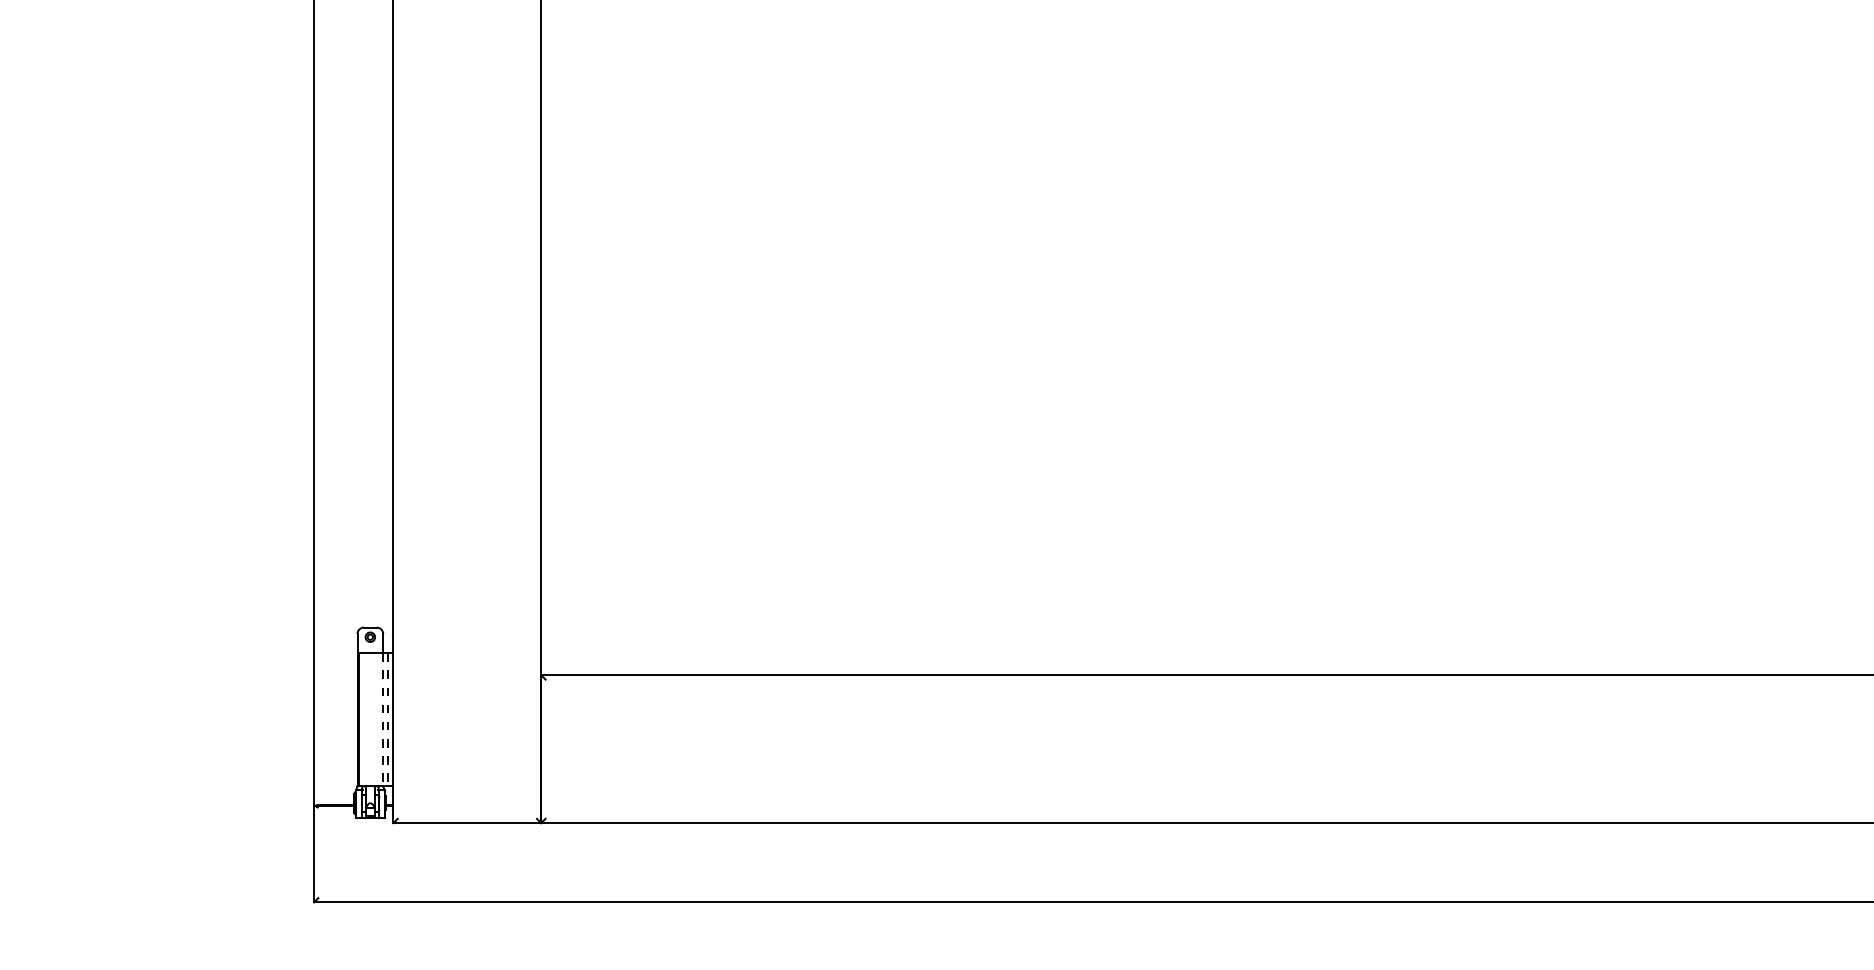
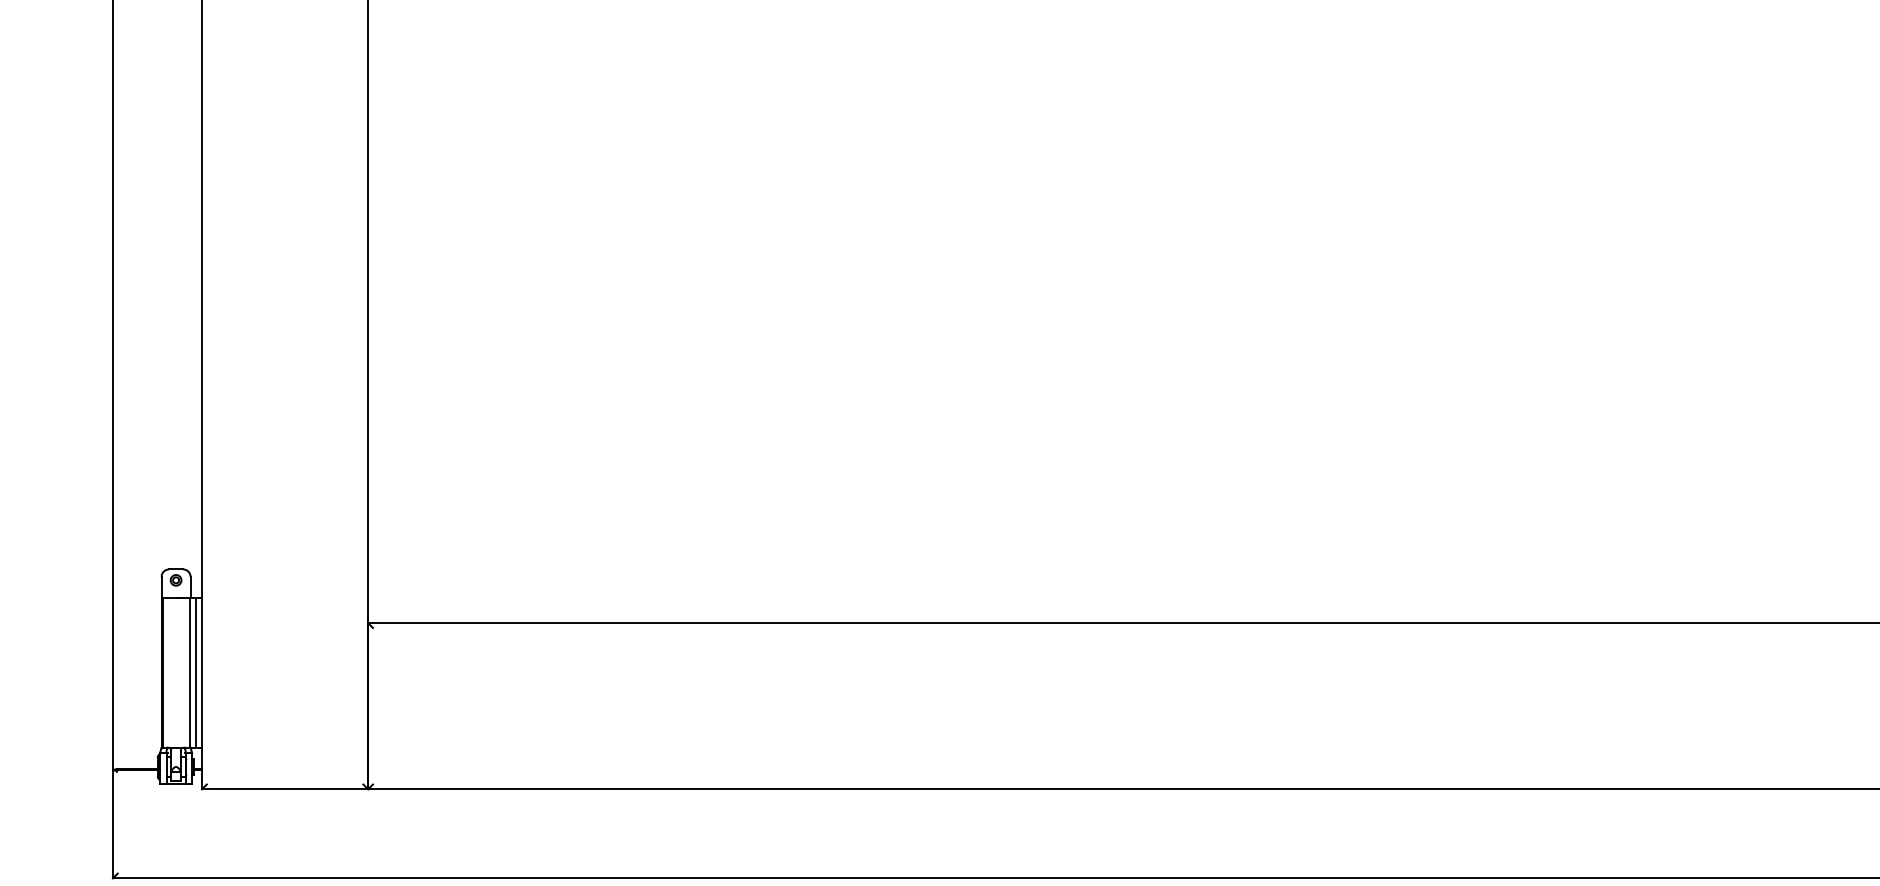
line: (382, 720) -> (189, 673), dashed -> solid
line: (388, 720) -> (196, 673), dashed -> solid

